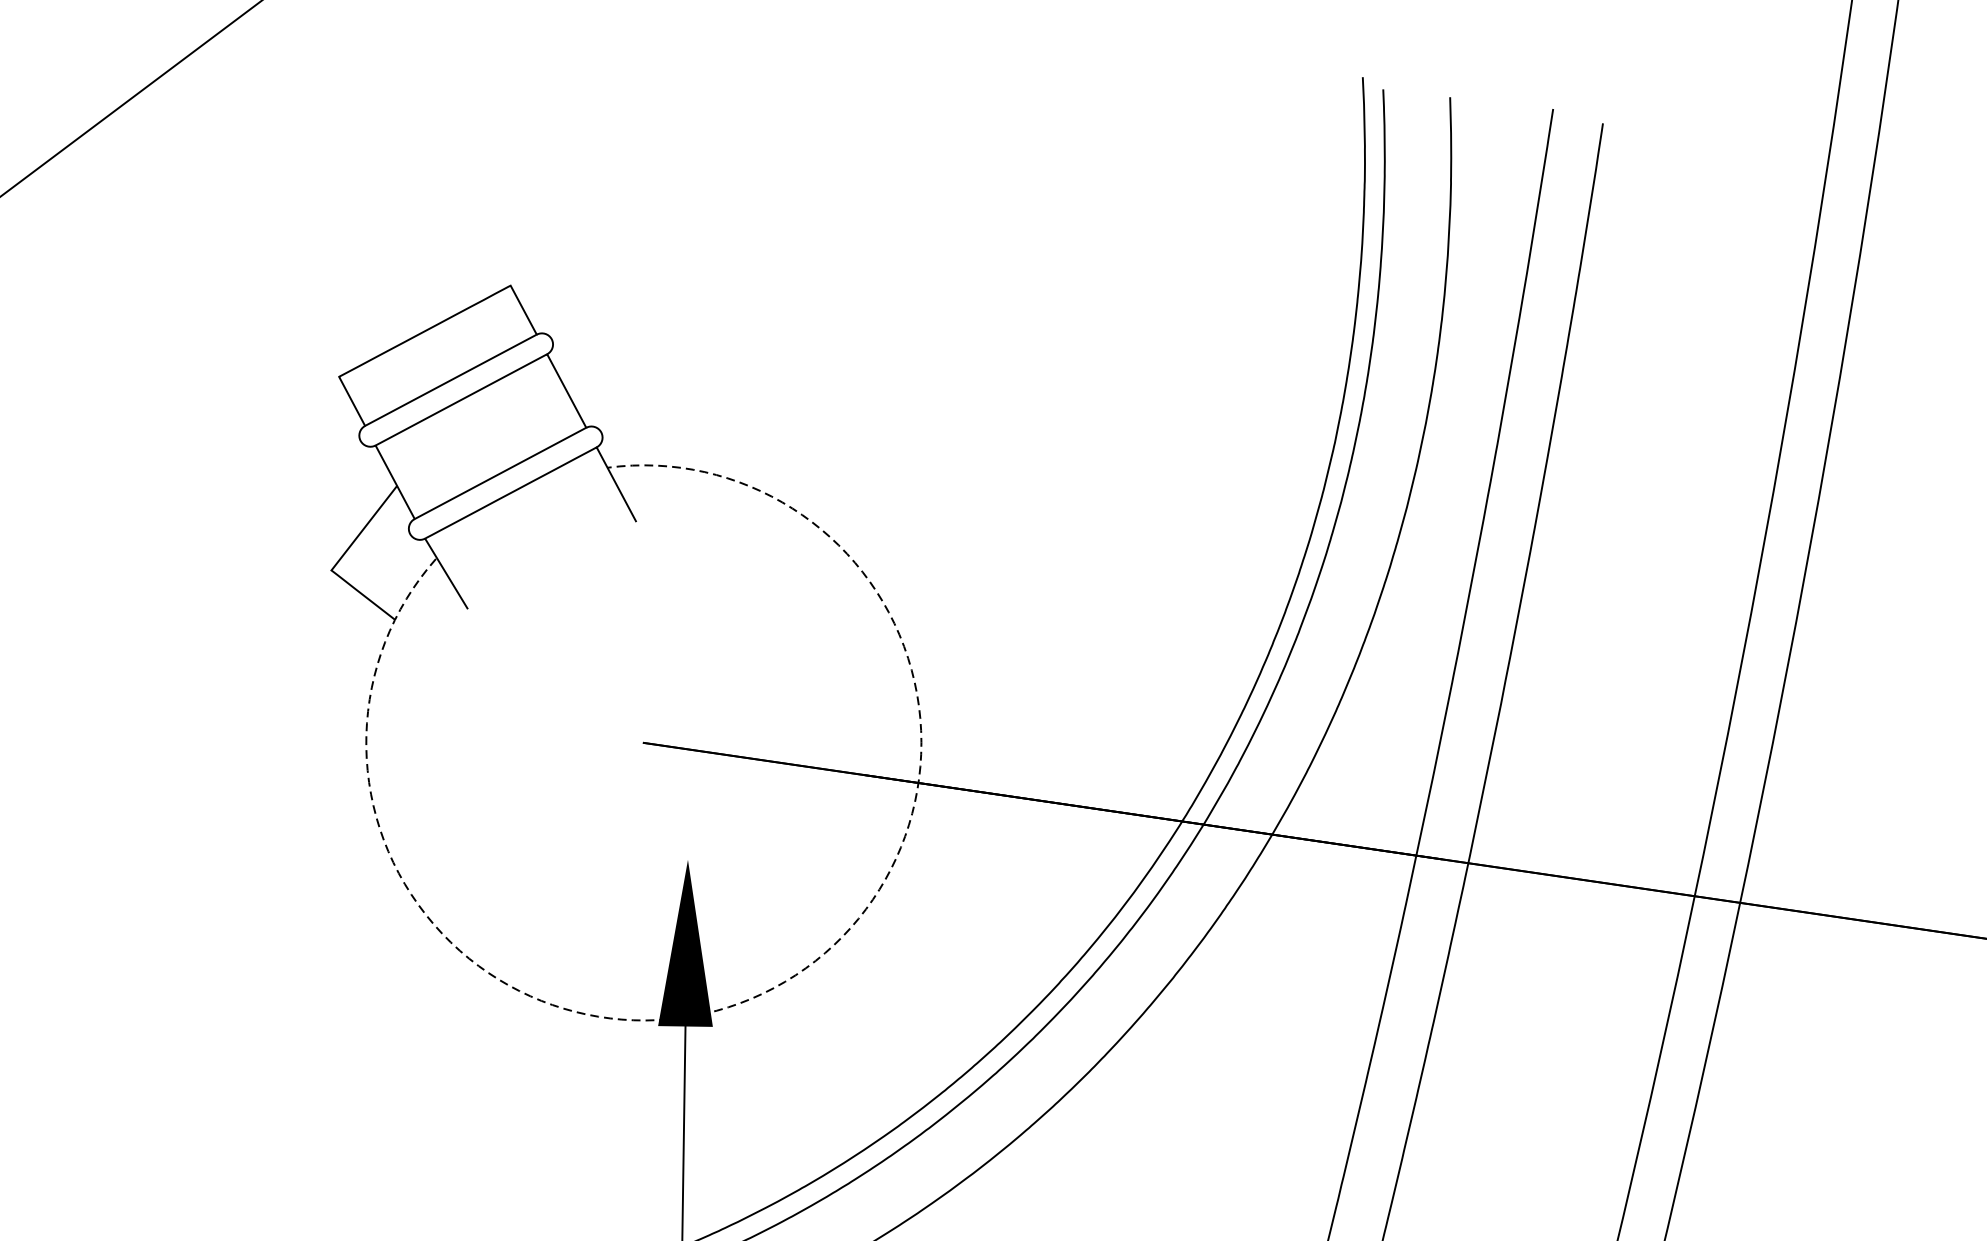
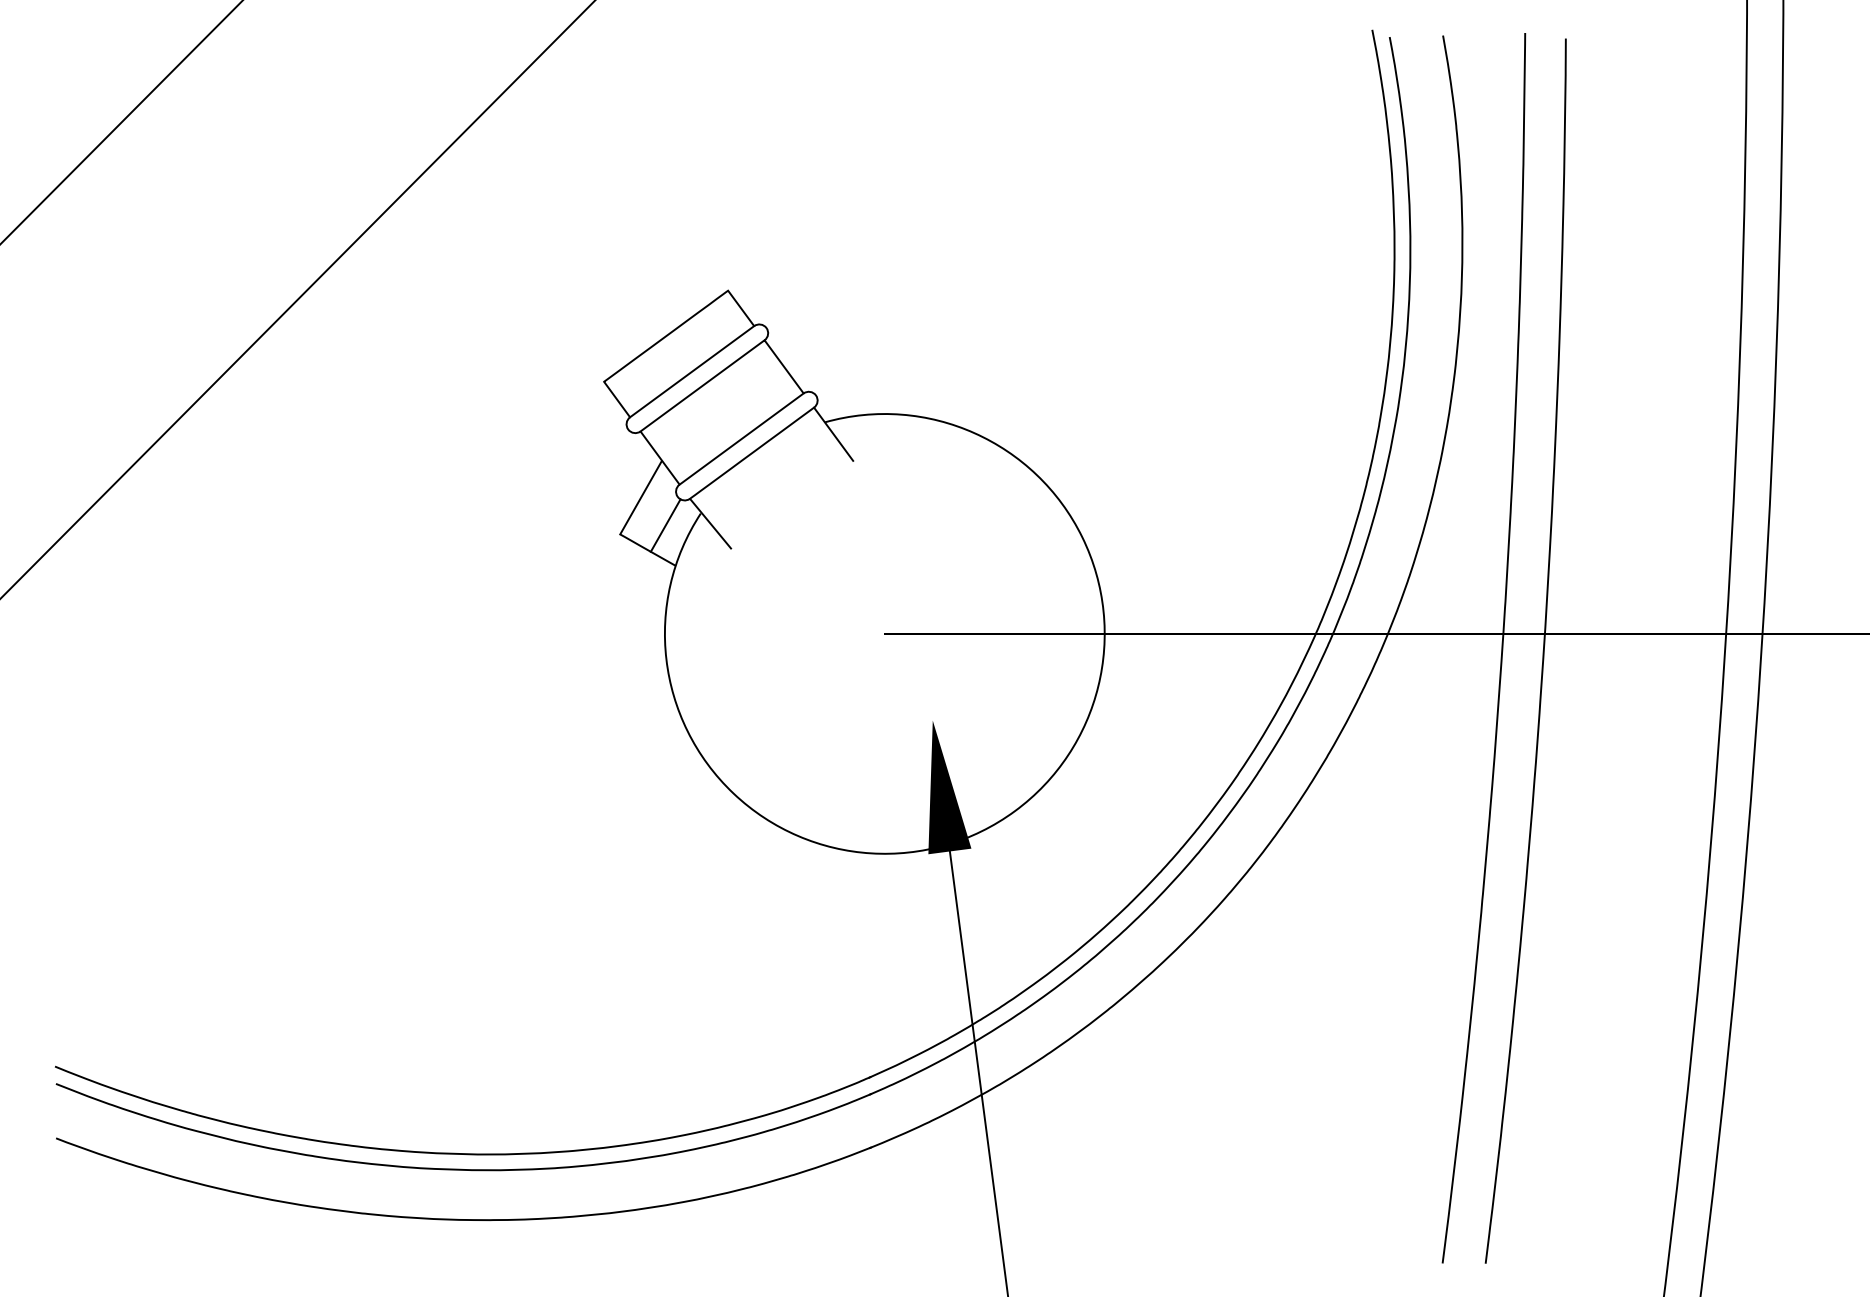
line: (389, 567) -> (665, 525), added
arc: (774, 988) -> (1015, 811), dashed -> solid

